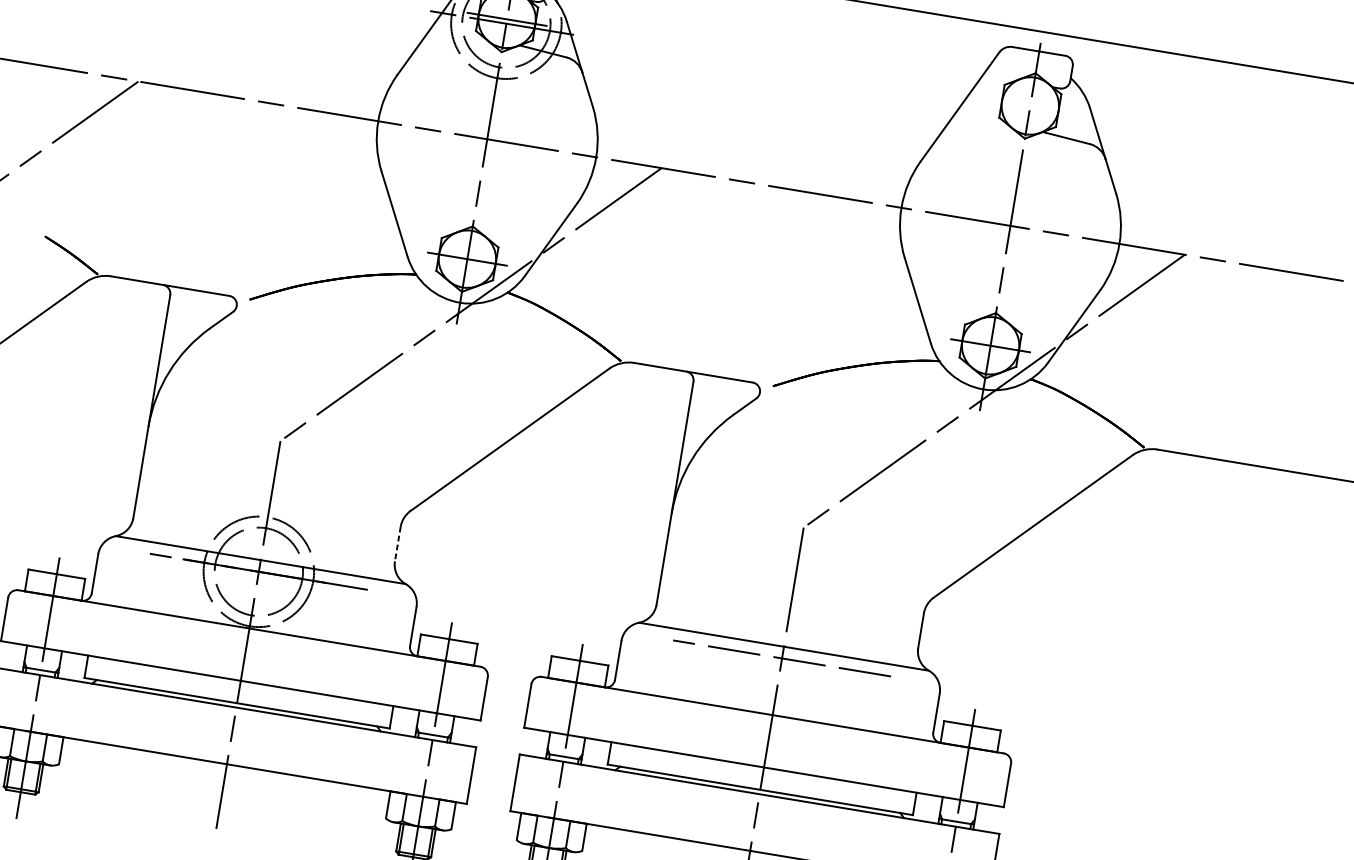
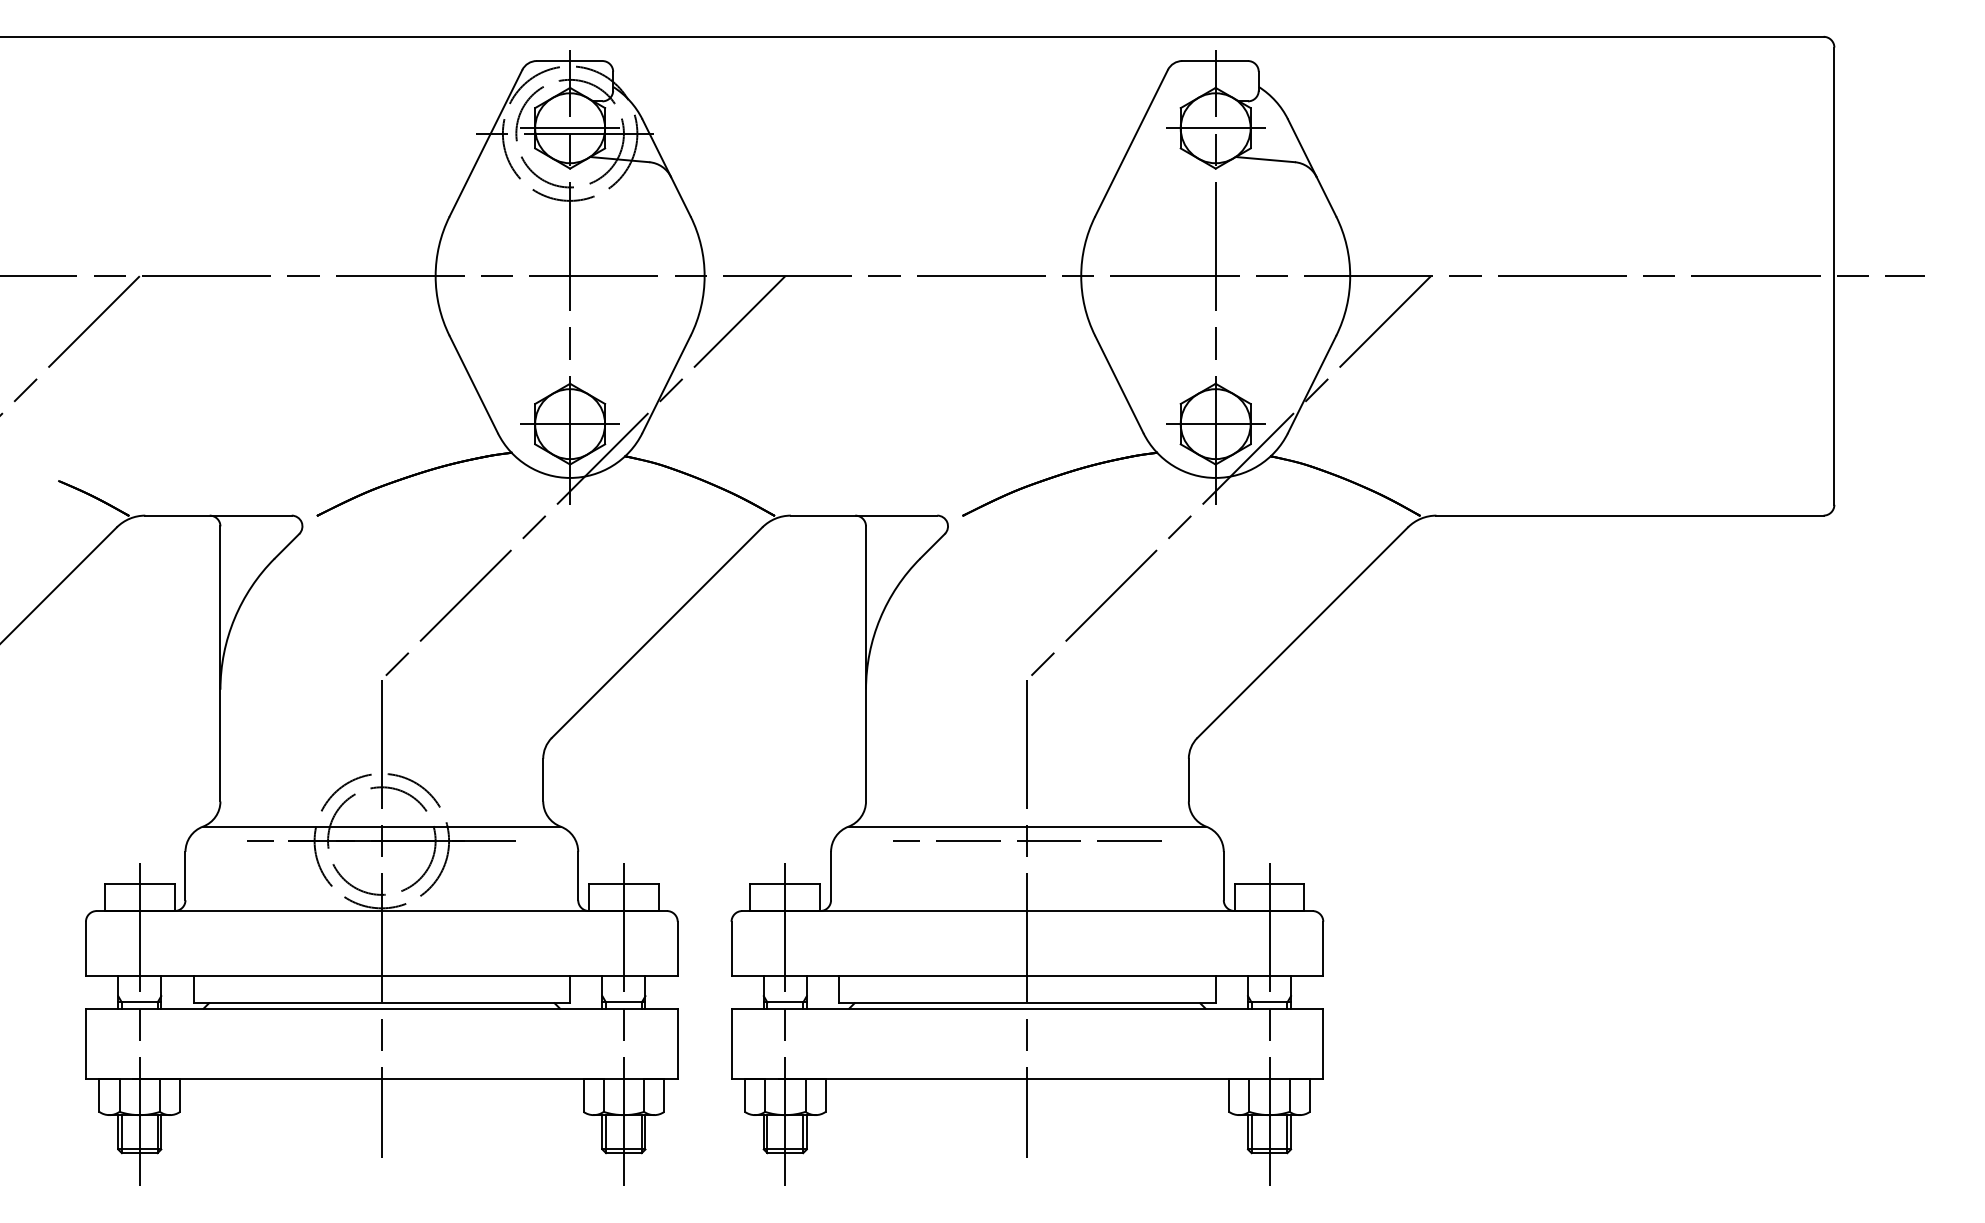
line: (1030, 106) -> (1215, 128), added
line: (398, 544) -> (543, 780), dashed -> solid

